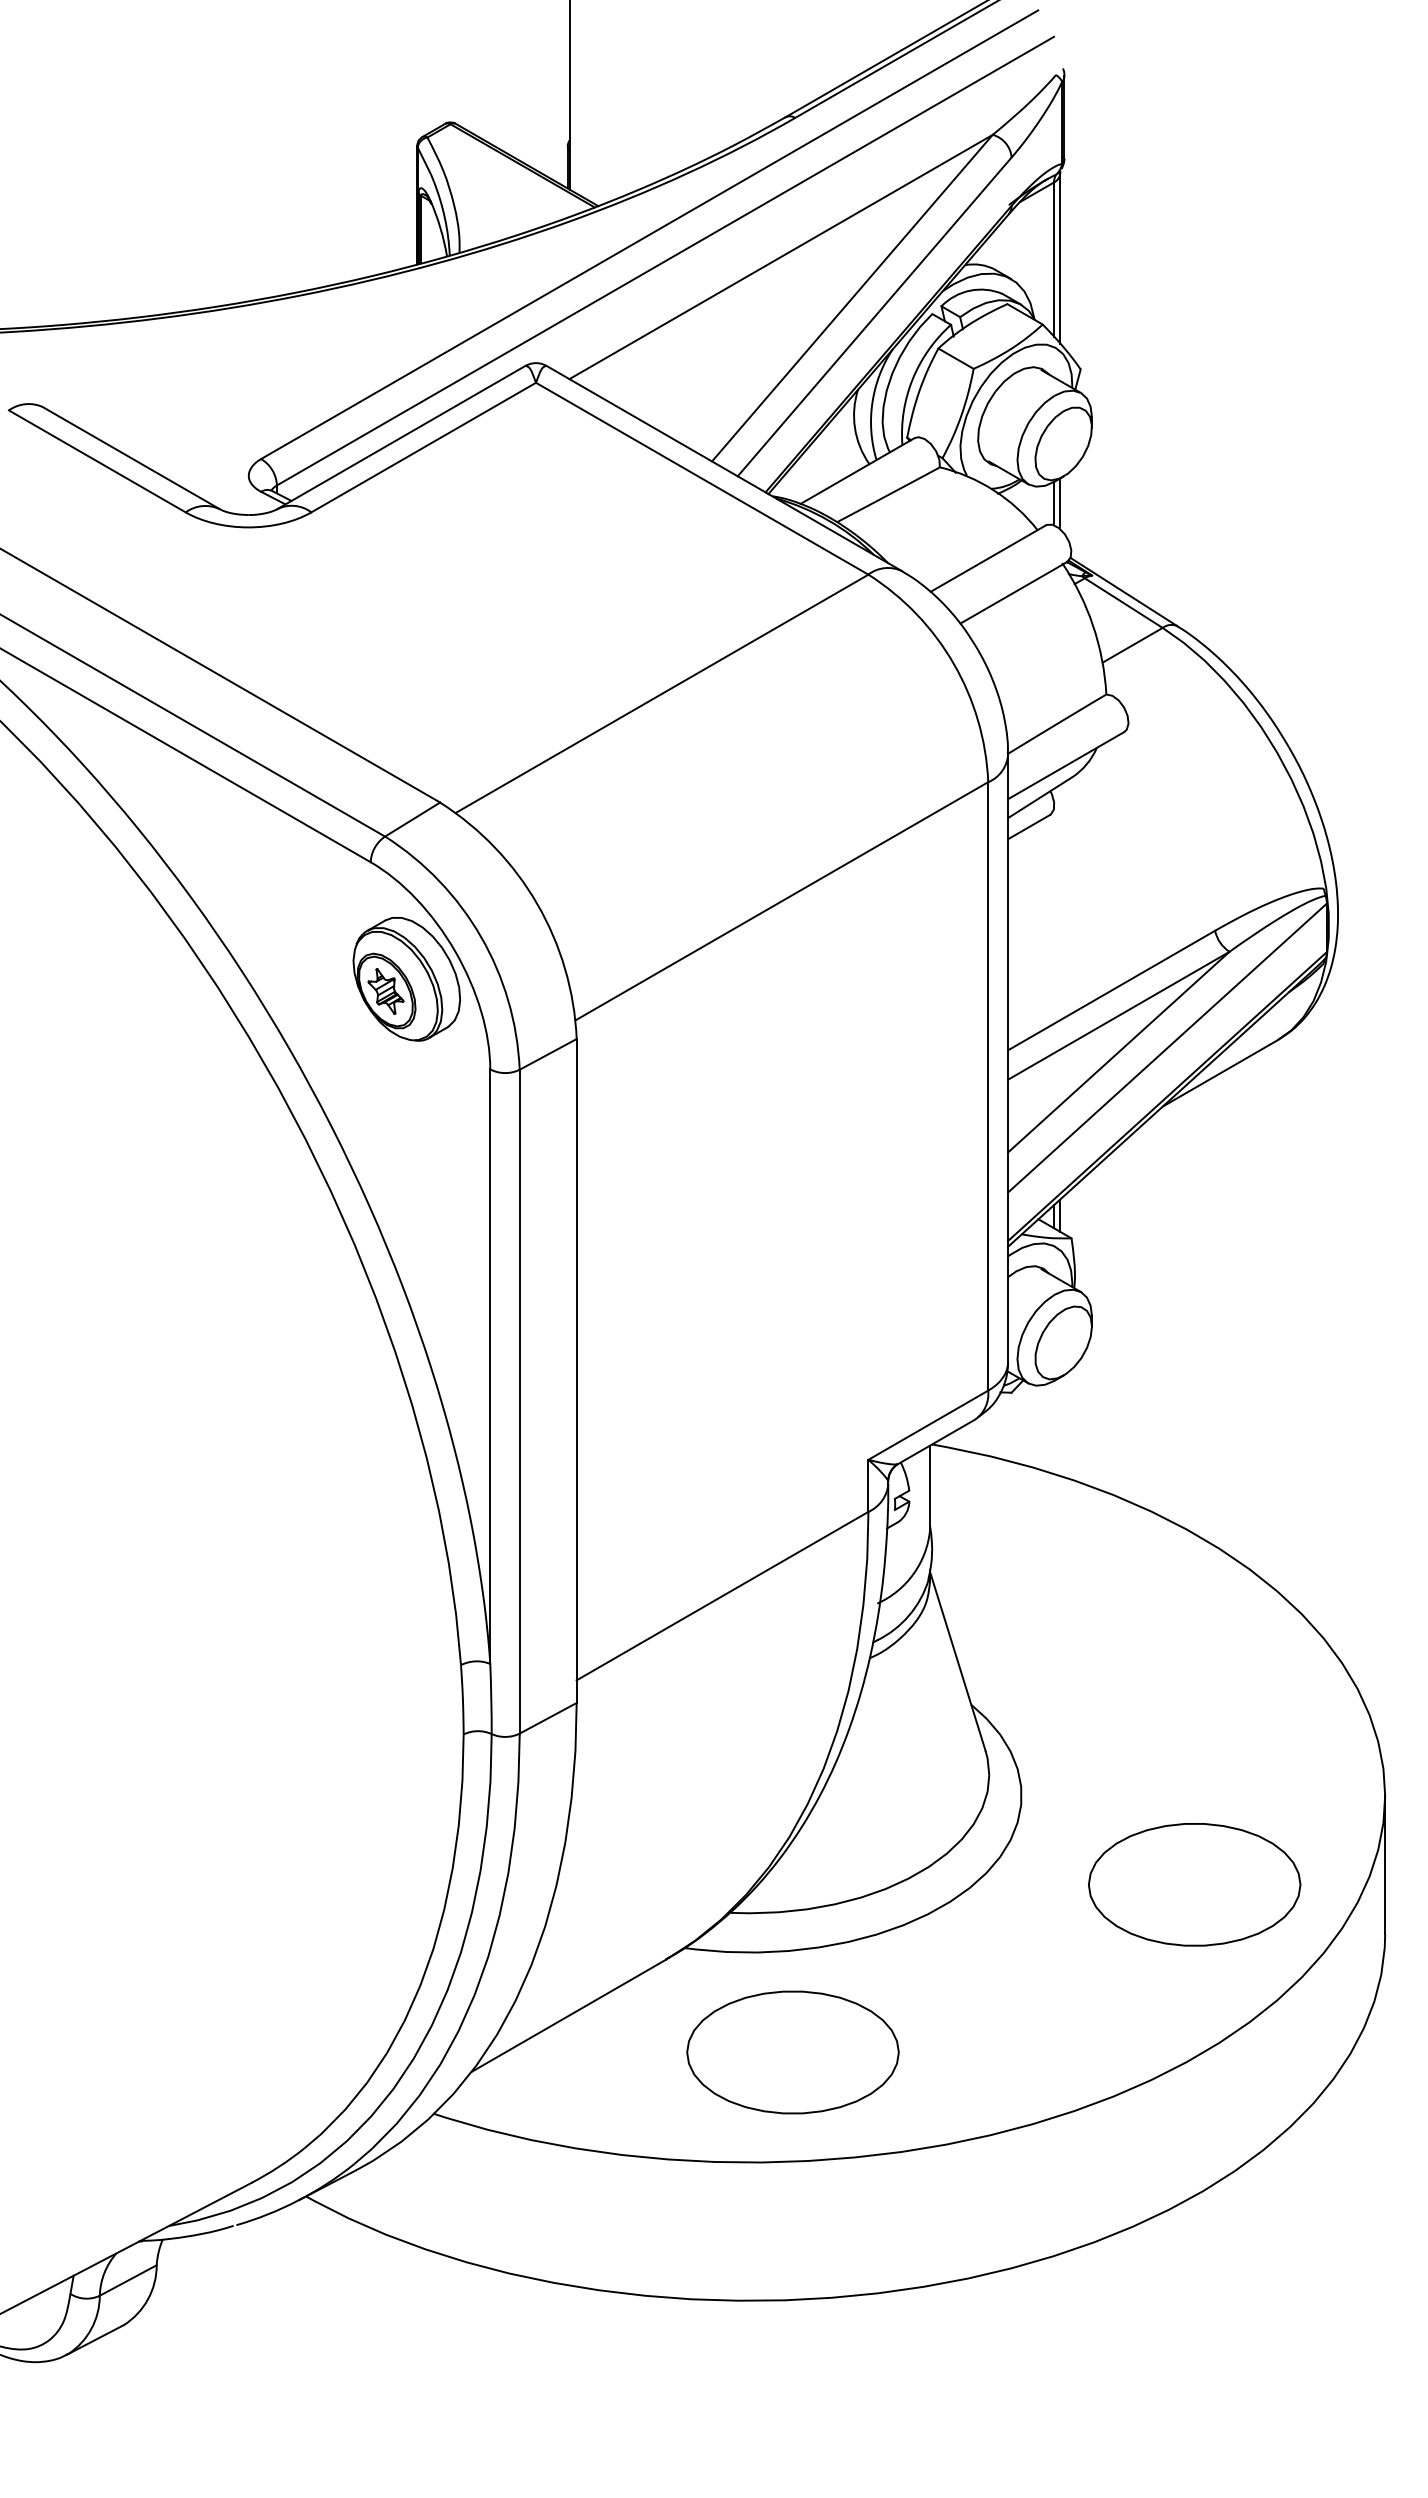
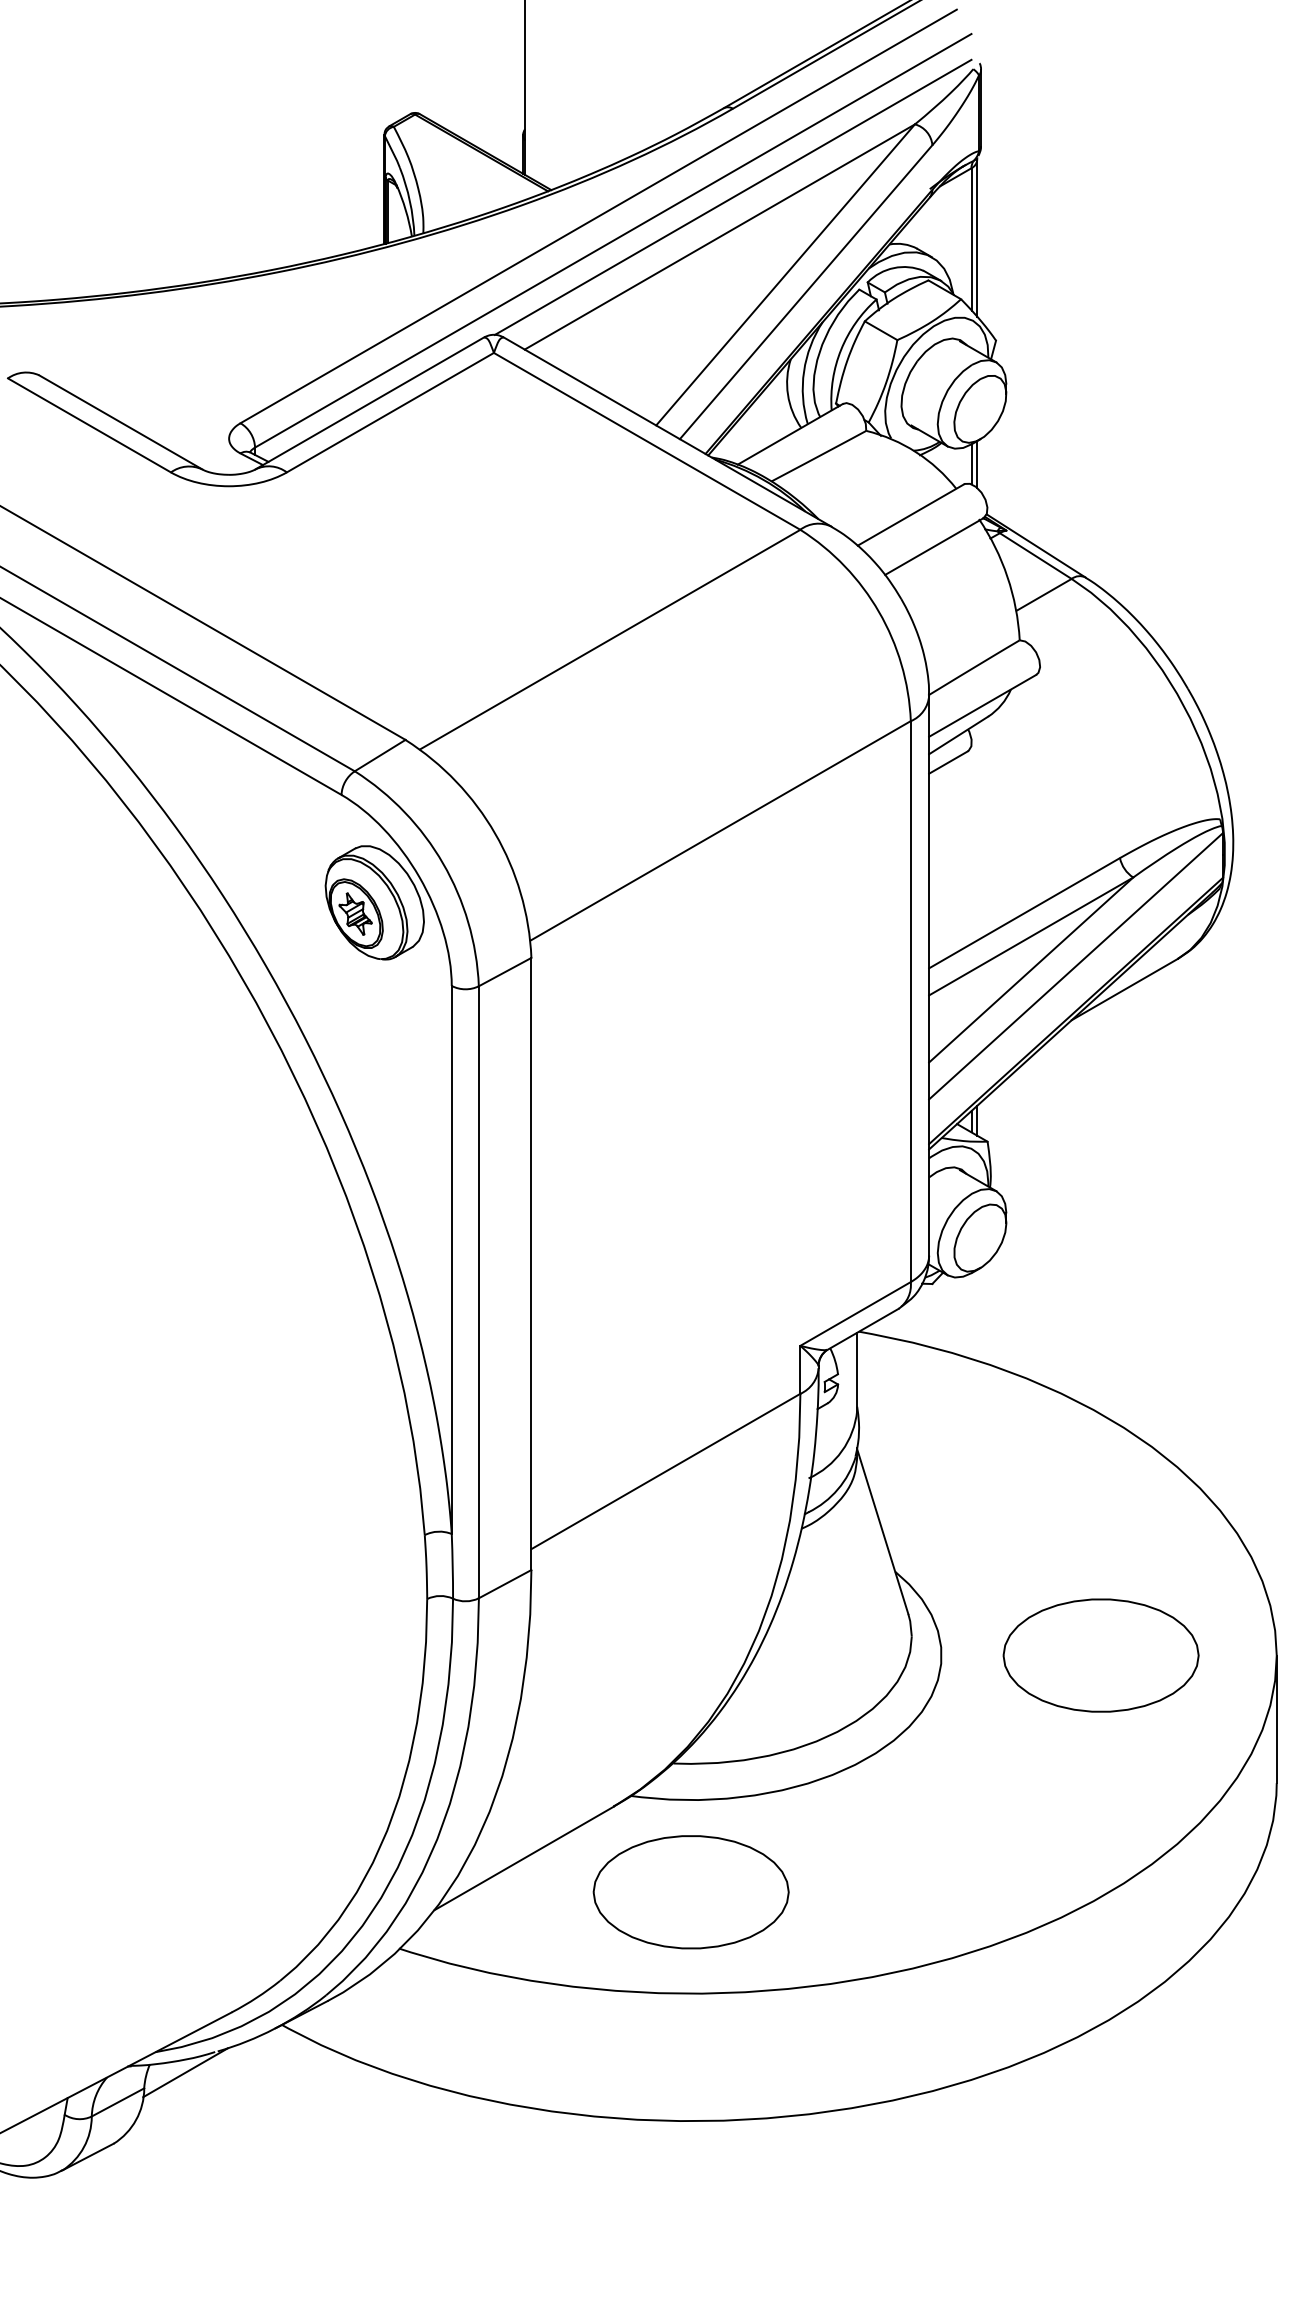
line: (795, 213) -> (733, 196), added
part: (1194, 1884) -> (1100, 1655), moved
part: (792, 2052) -> (690, 1892), moved
line: (201, 2247) -> (185, 2072), added

